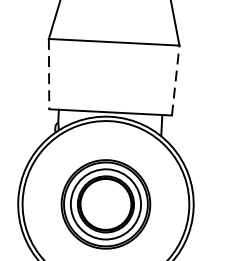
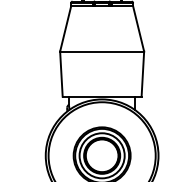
line: (49, 74) -> (61, 74), dashed -> solid
line: (175, 81) -> (142, 74), dashed -> solid

